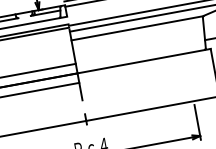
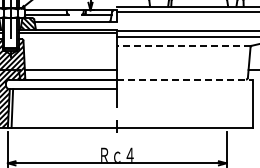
line: (136, 28) -> (183, 46), solid -> dashed
line: (143, 61) -> (184, 79), solid -> dashed

